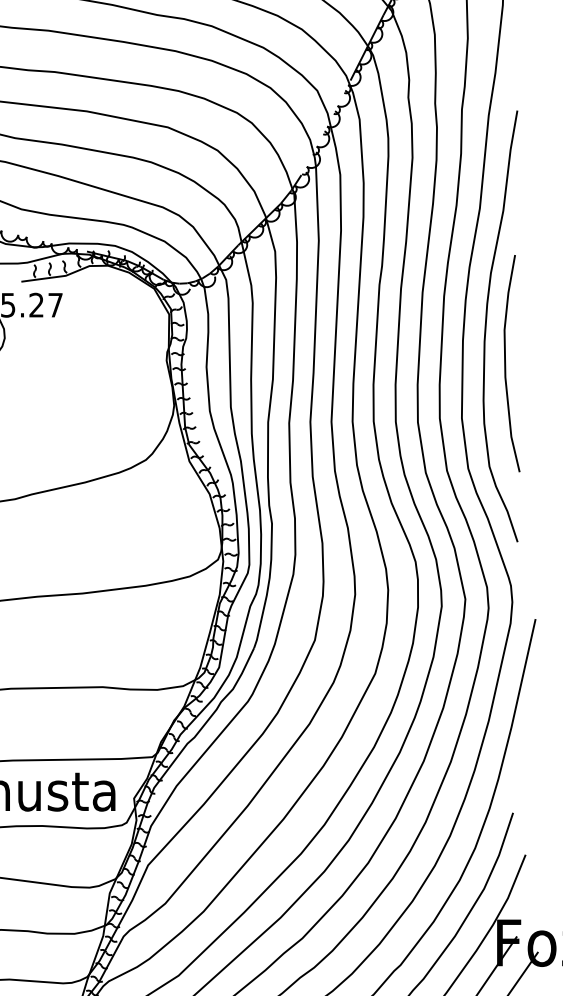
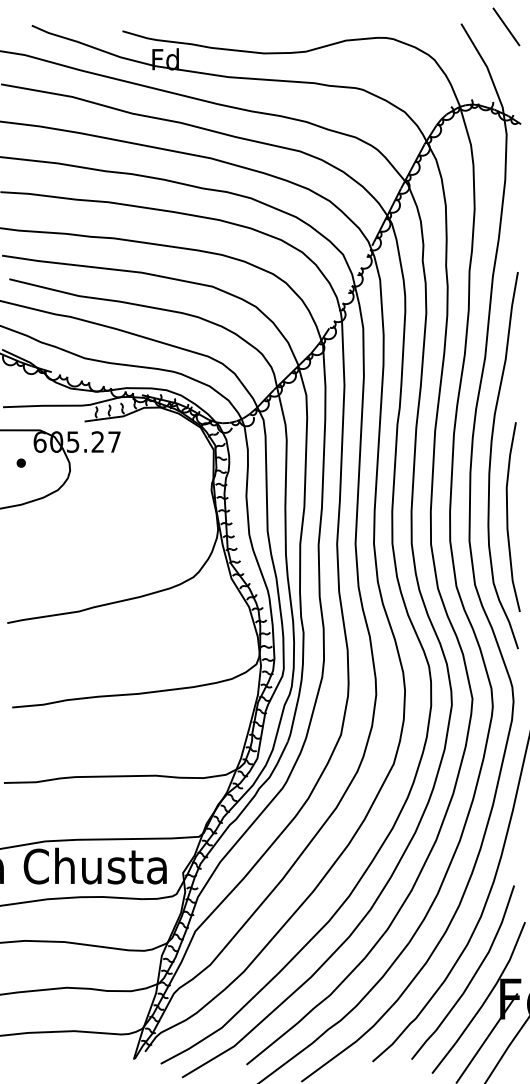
curve: (506, 362) -> (508, 516), moved

